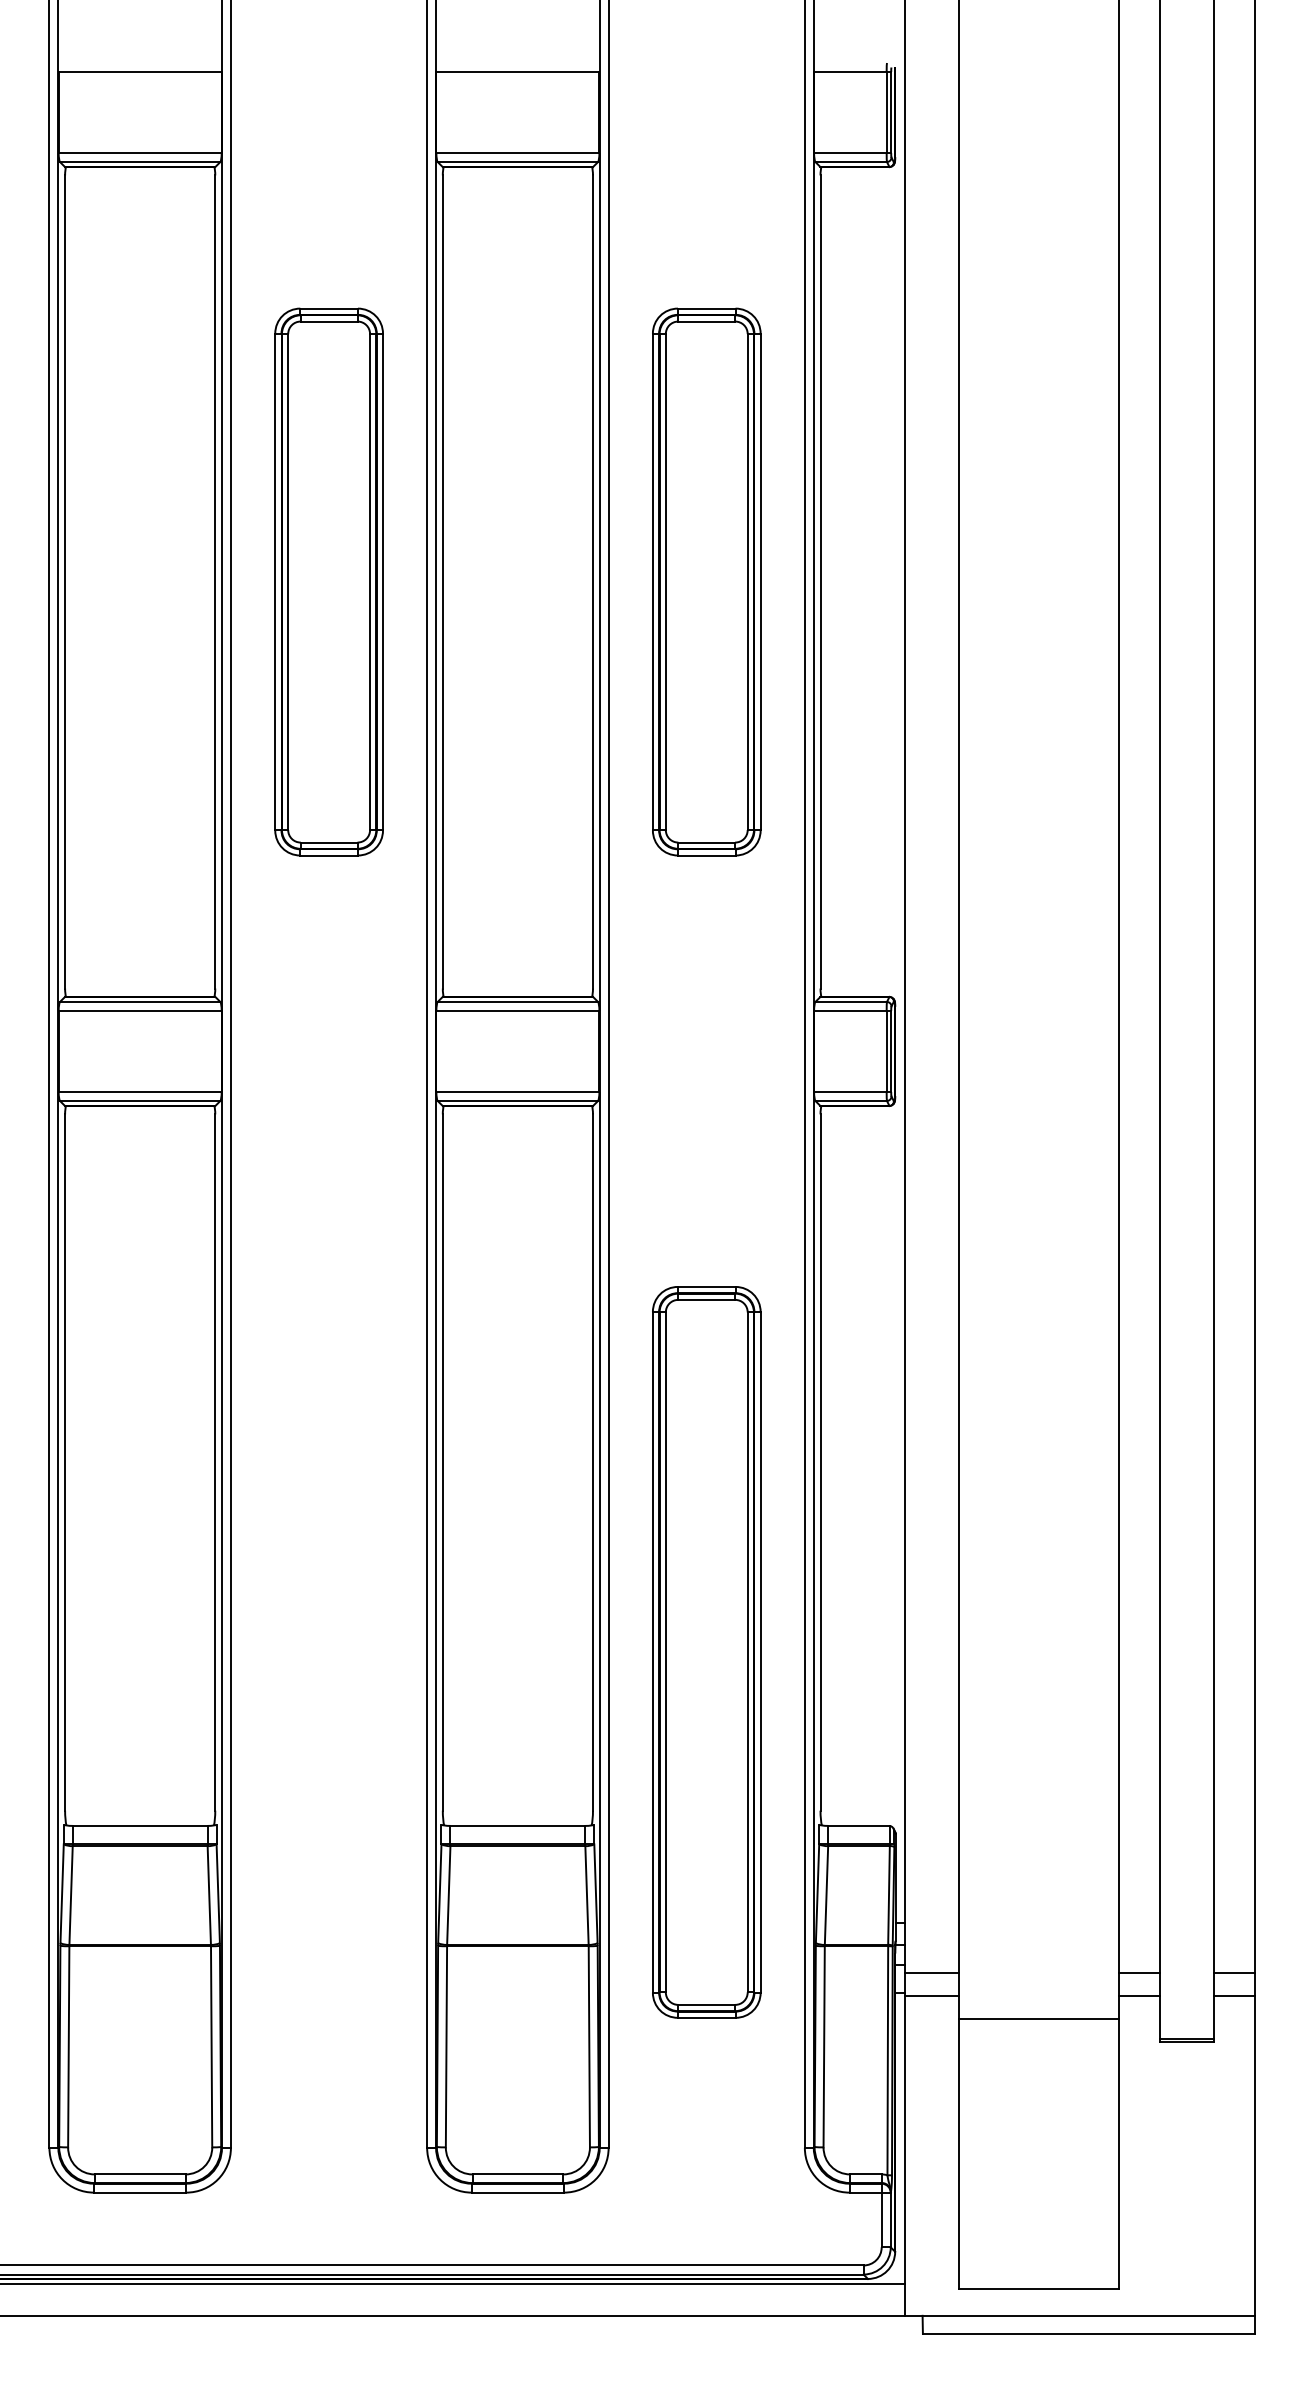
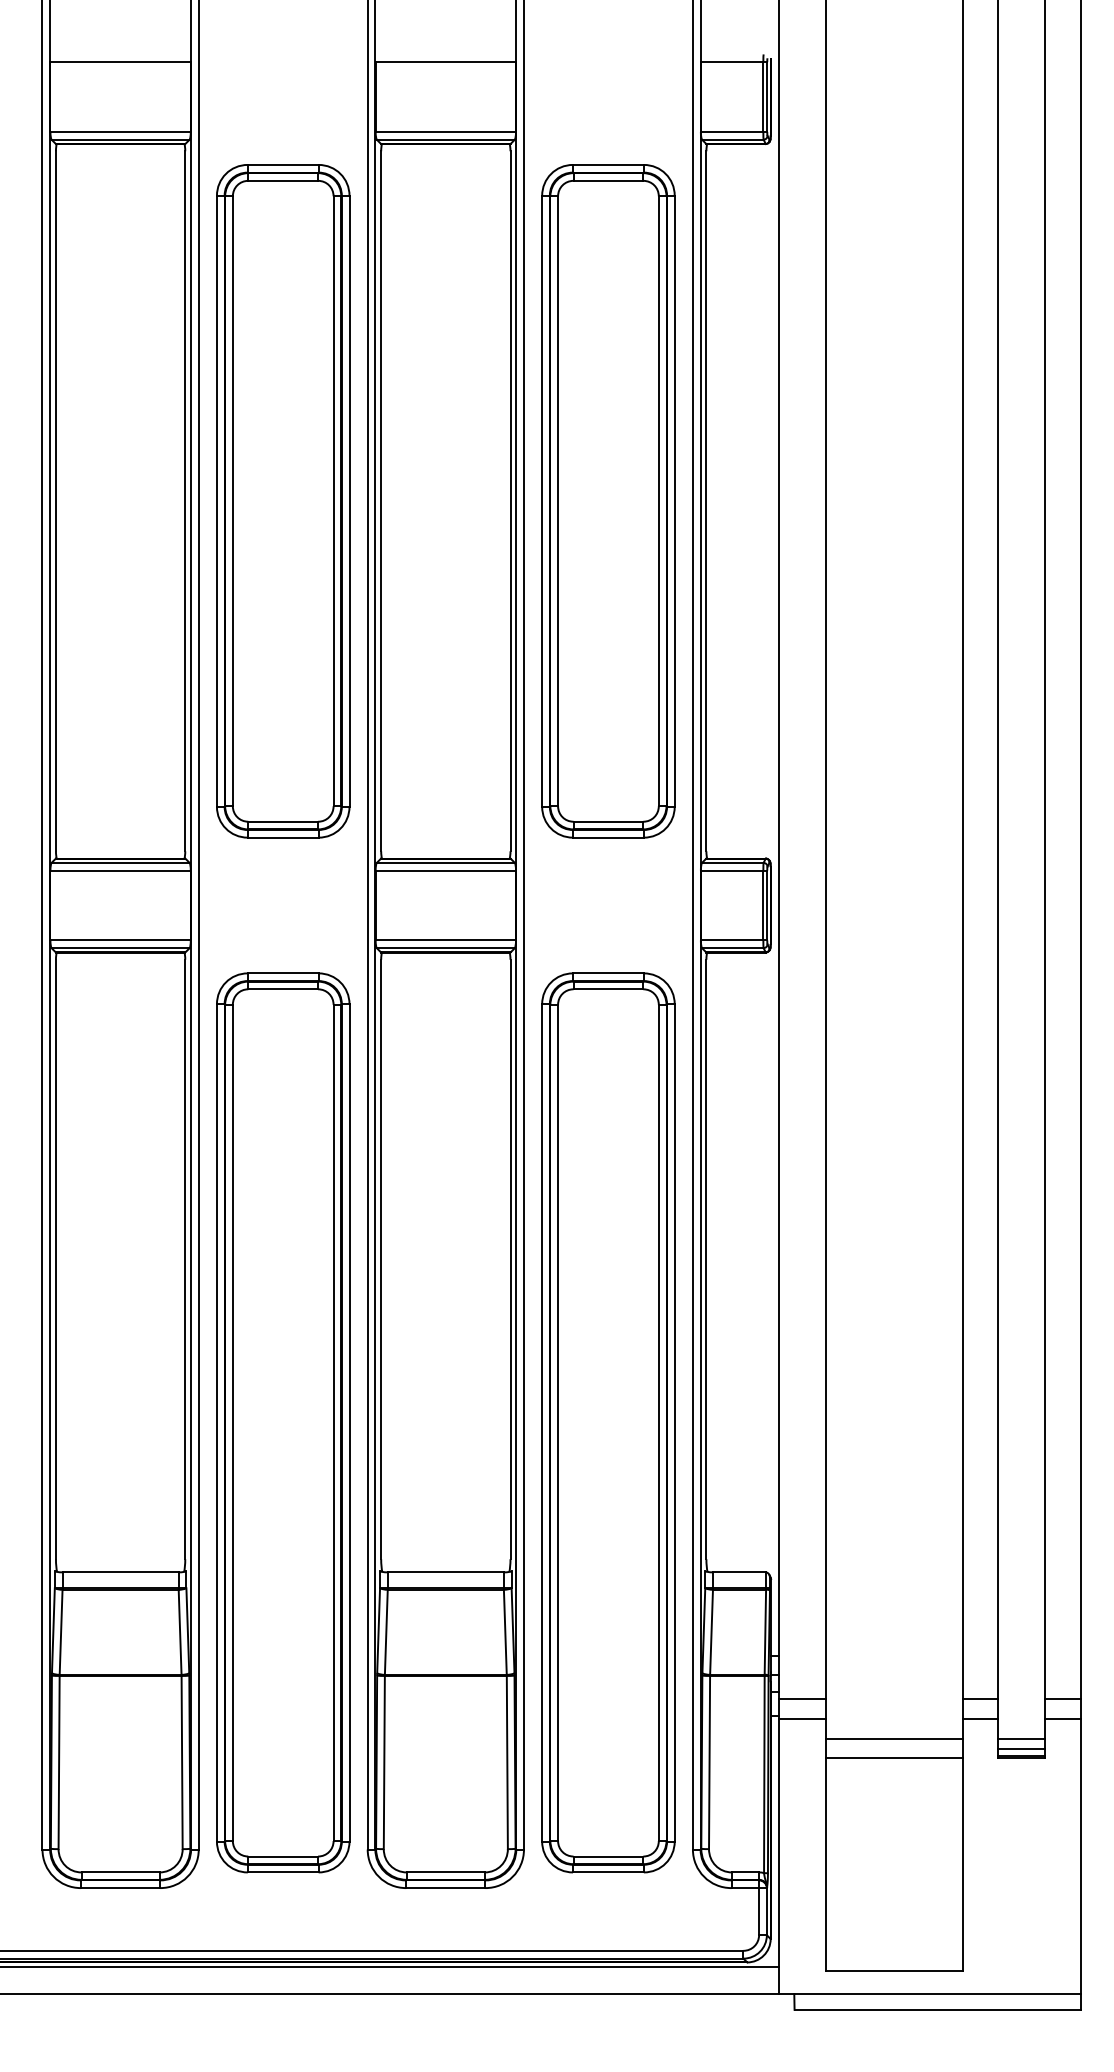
part: (329, 582) -> (283, 501), size x1.43
part: (706, 582) -> (608, 501), size x1.43
part: (329, 1651) -> (283, 1422), added
part: (706, 1651) -> (608, 1422), size x1.43
line: (1186, 2018) -> (1021, 1738), added
line: (1186, 2030) -> (1021, 1748), added
line: (1038, 2040) -> (894, 1757), added

